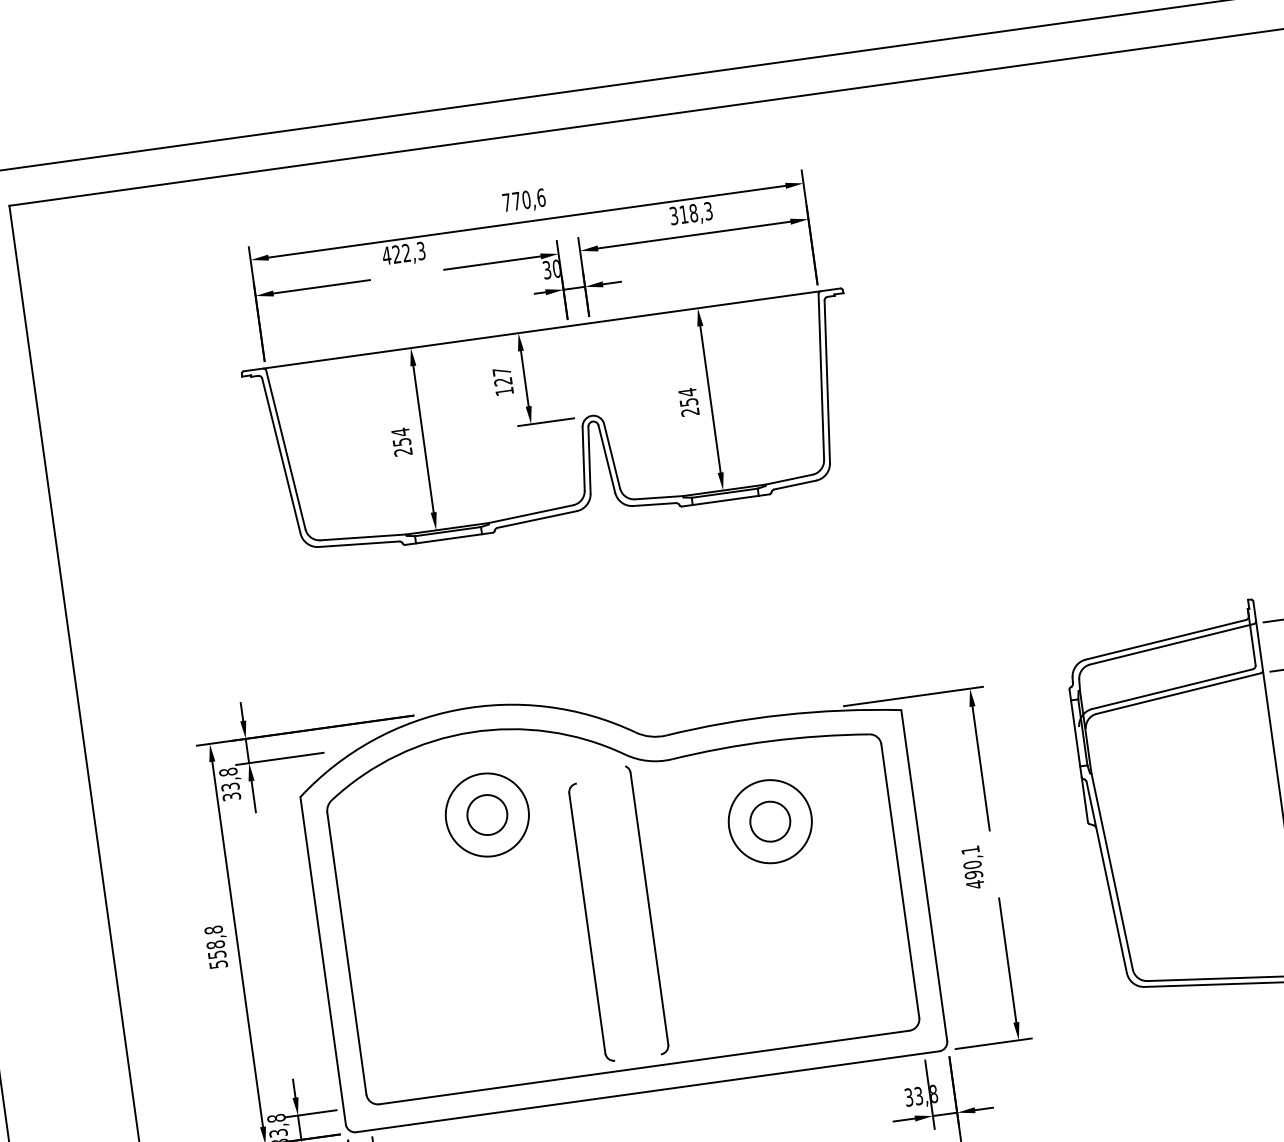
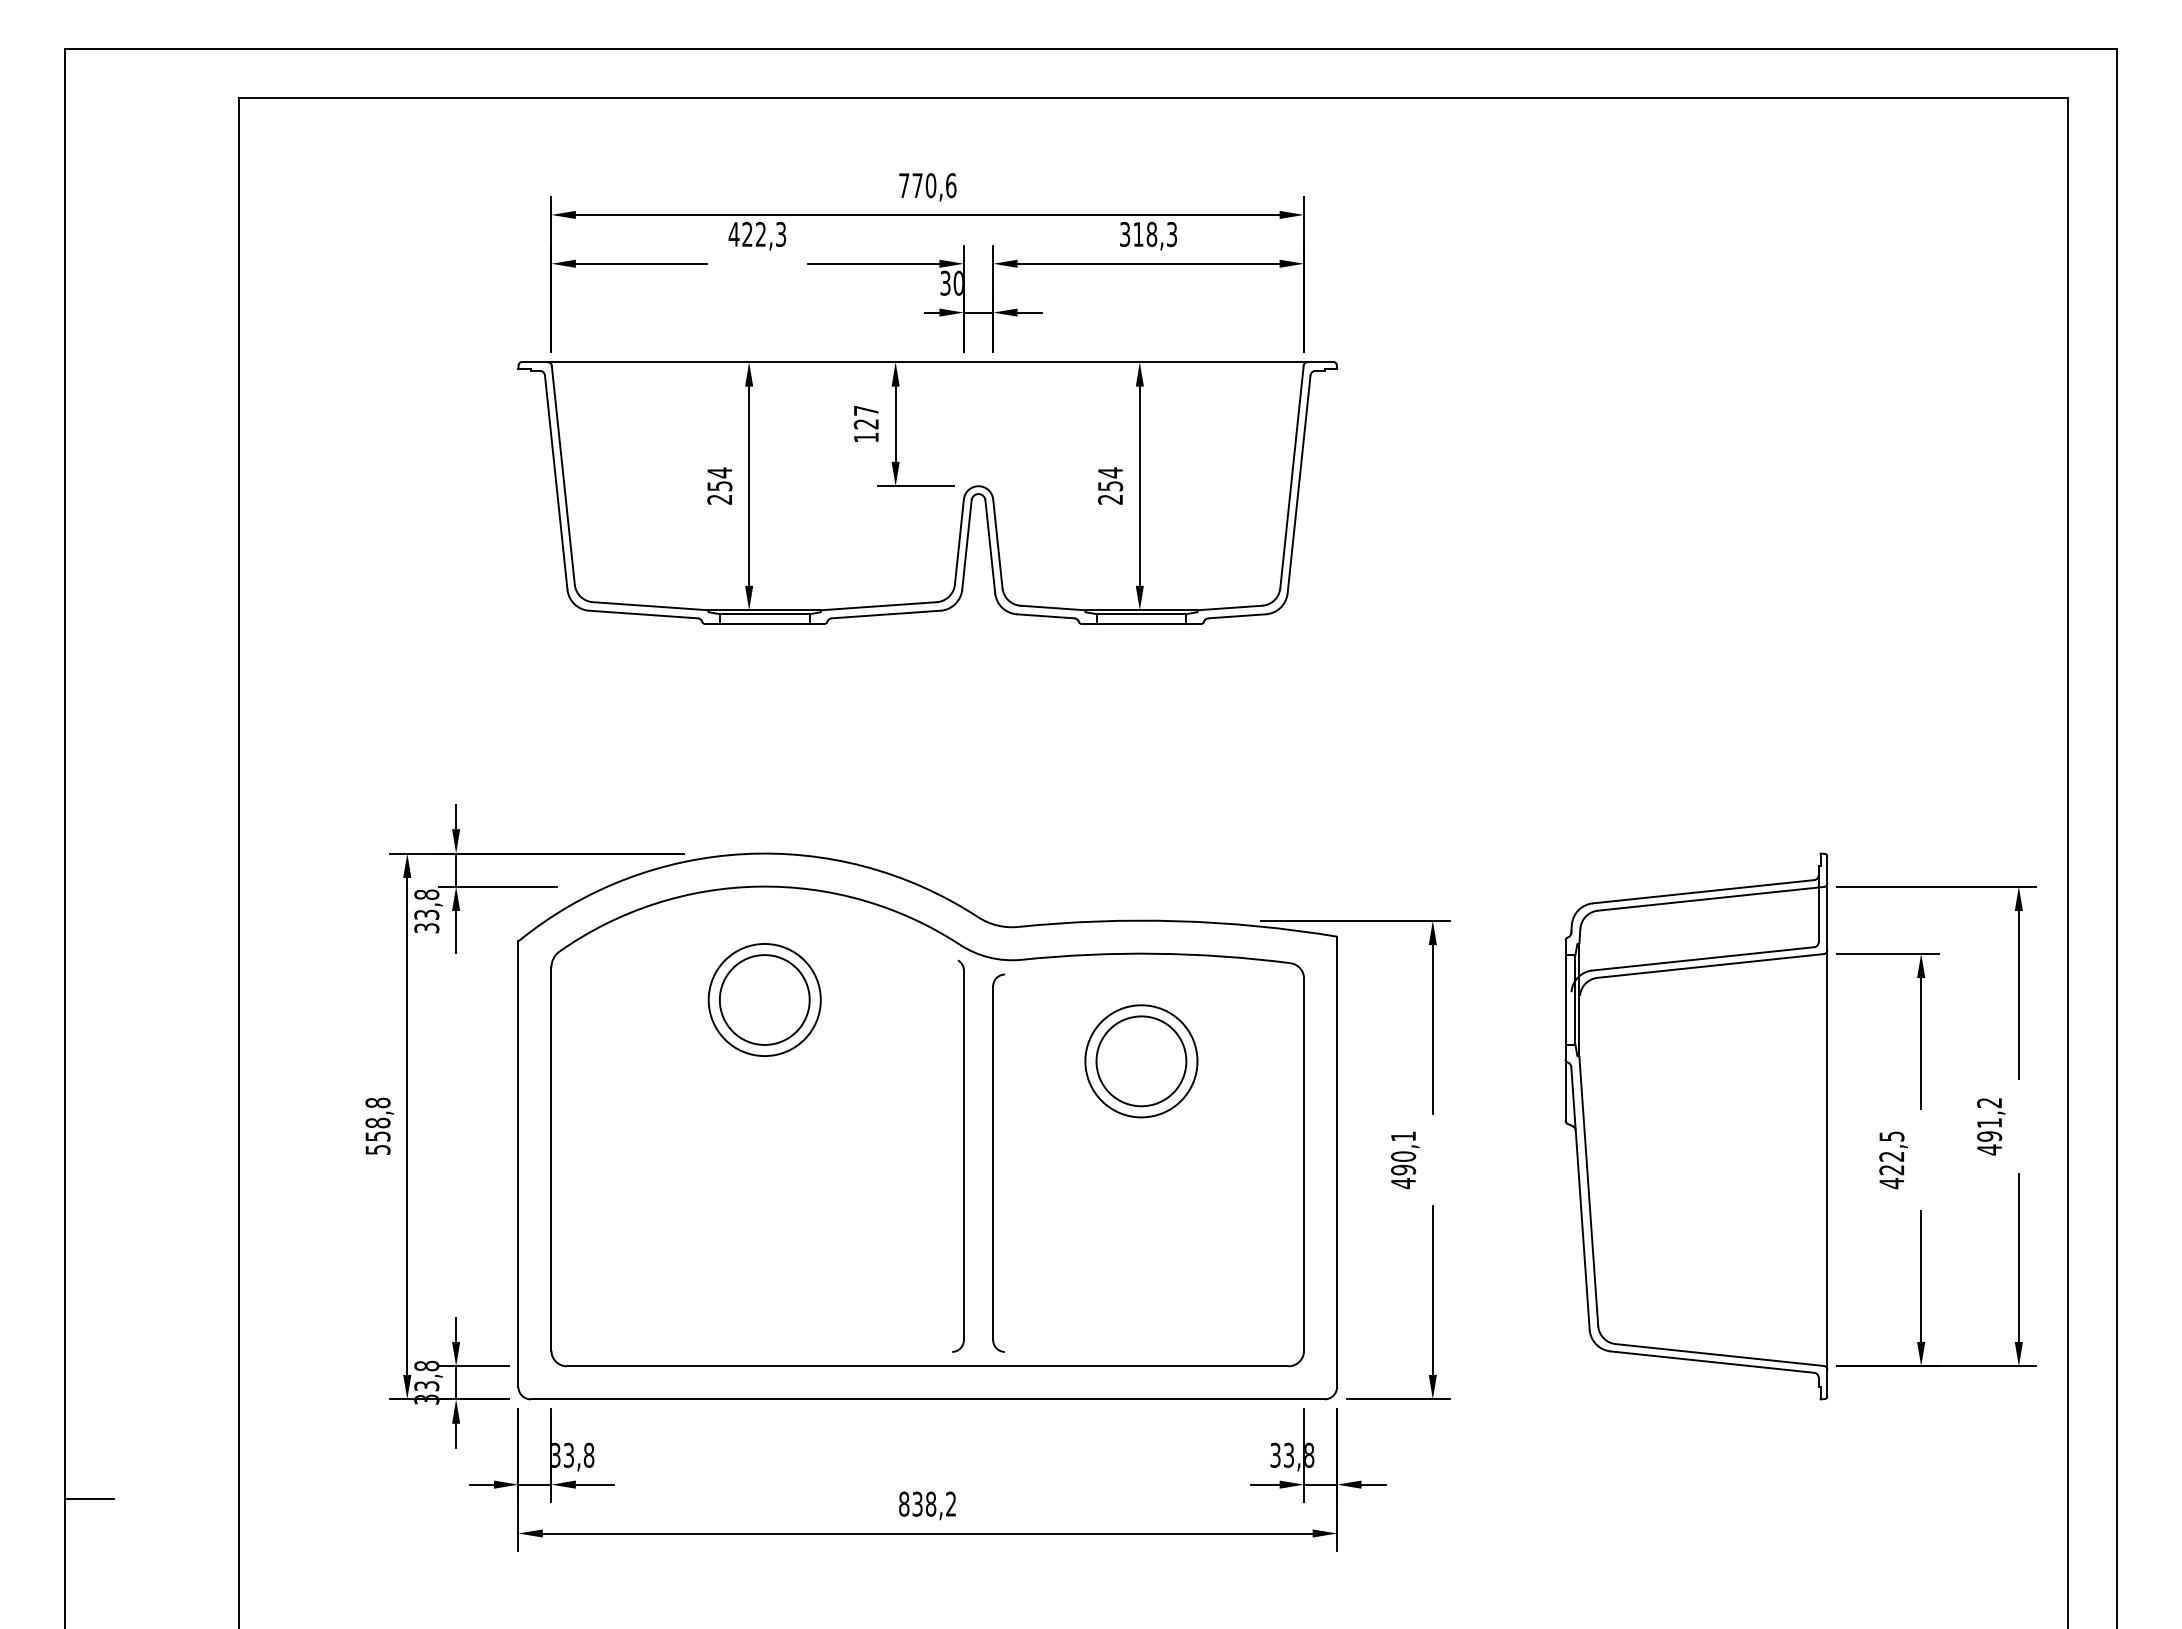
circle: (487, 814) -> (764, 999), size x1.67
circle: (770, 821) -> (1141, 1061), size x1.67
part: (591, 922) -> (998, 1162), moved

